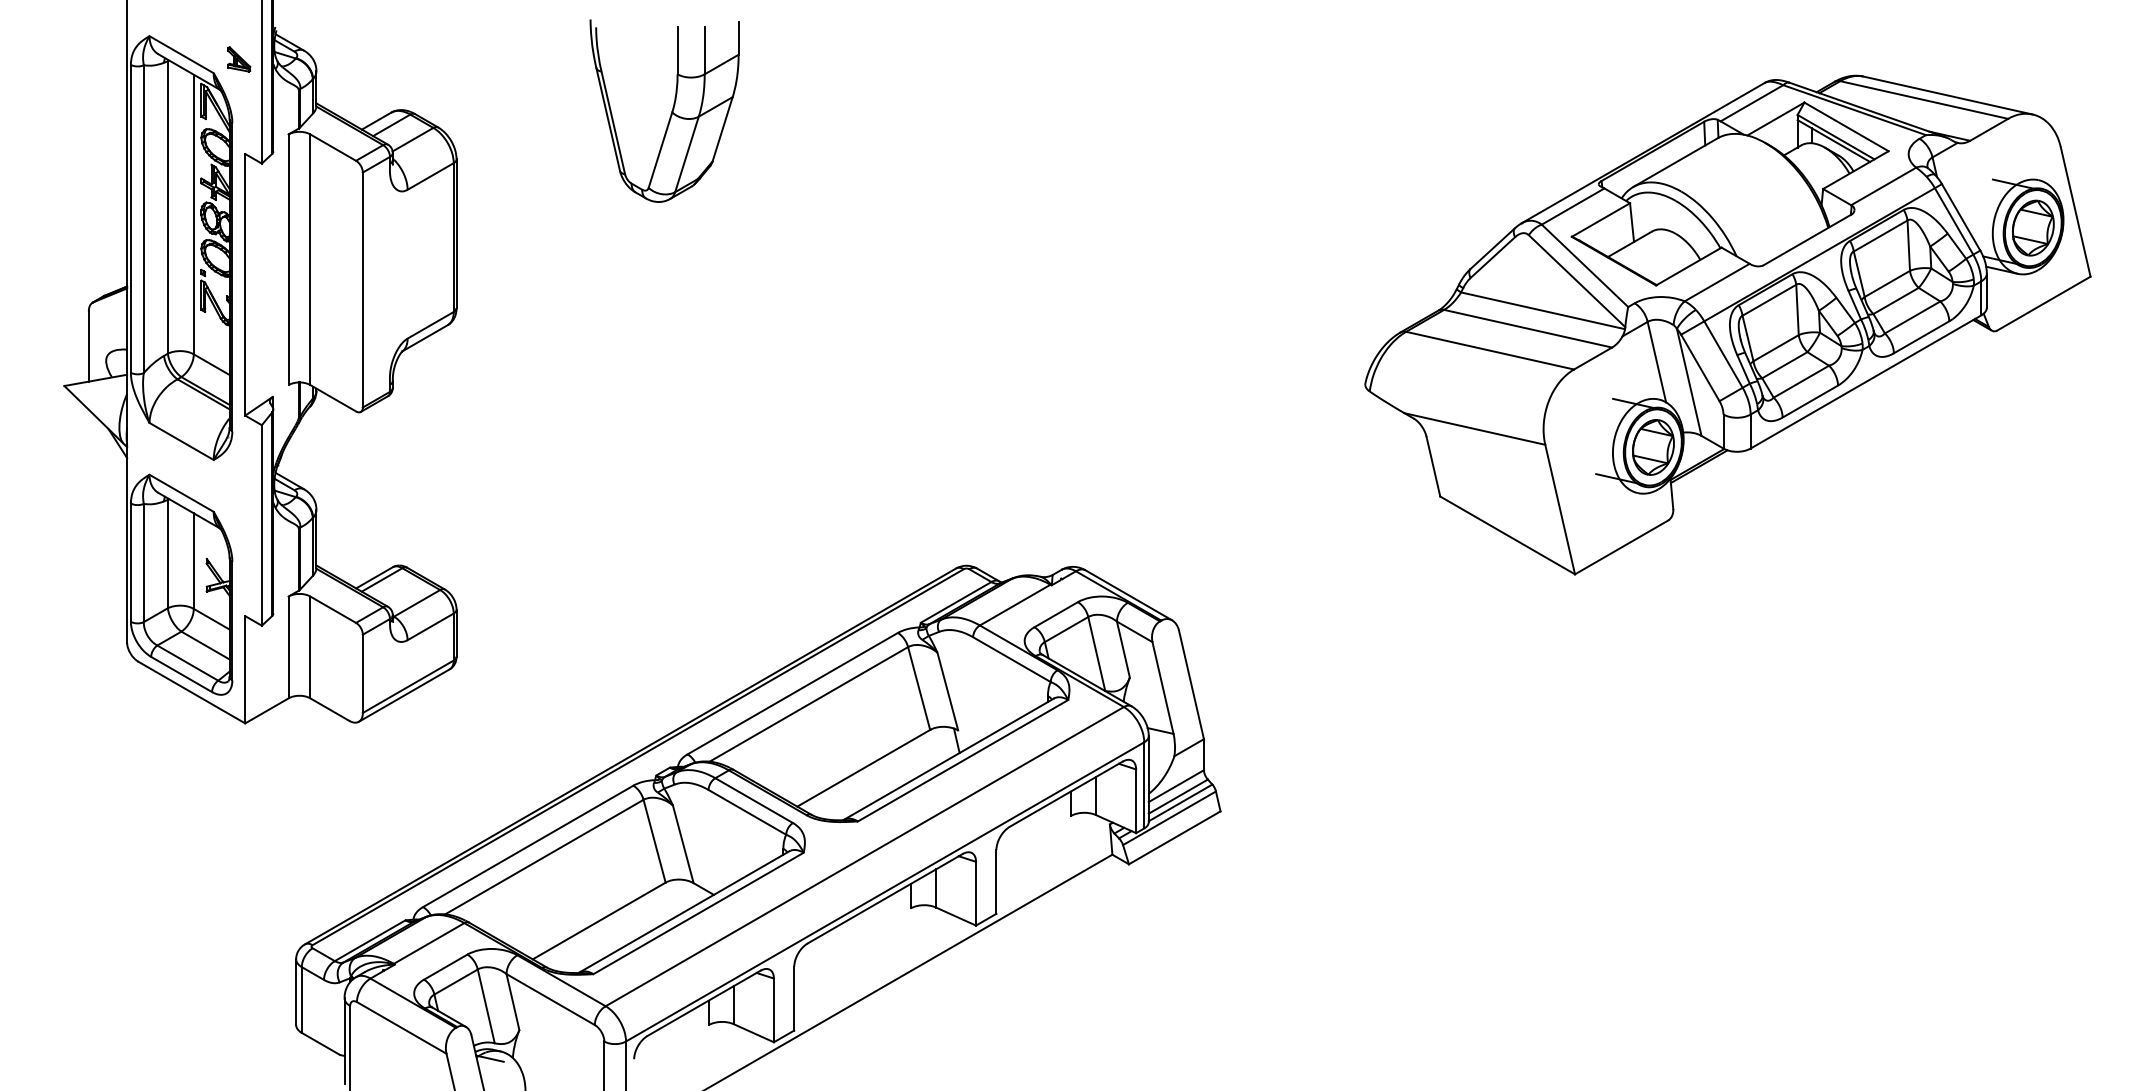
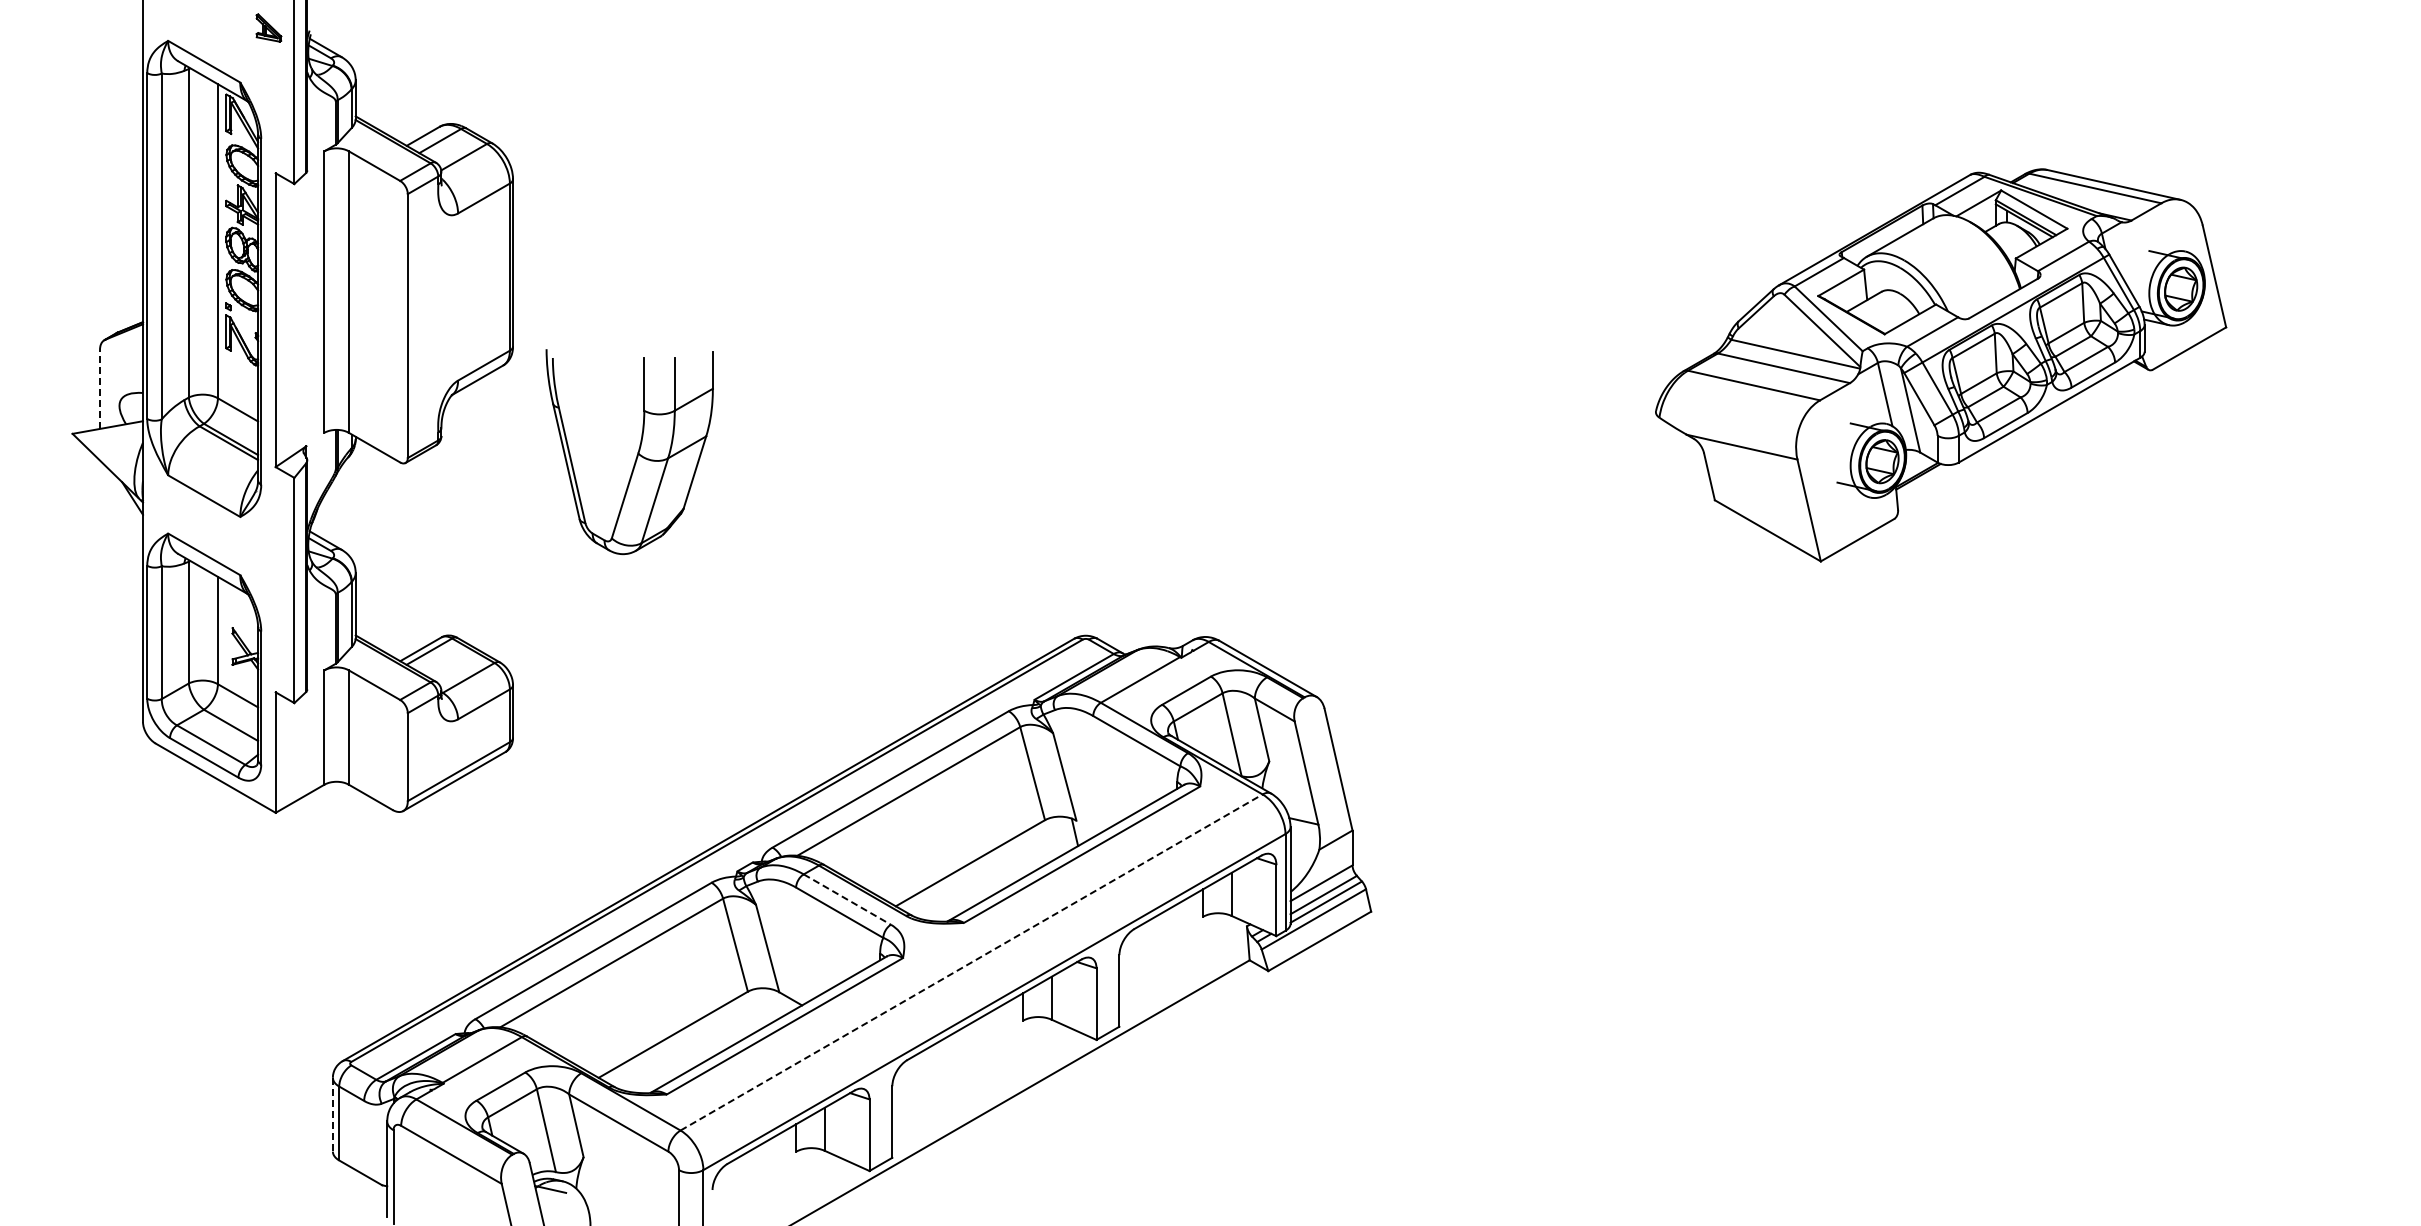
part: (238, 58) -> (268, 27), moved
part: (670, 114) -> (636, 455), moved
part: (1727, 325) -> (1940, 365), size x0.7
line: (89, 345) -> (100, 388), solid -> dashed
line: (754, 800) -> (847, 899), solid -> dashed
line: (865, 856) -> (972, 962), solid -> dashed
line: (295, 991) -> (332, 1114), solid -> dashed

